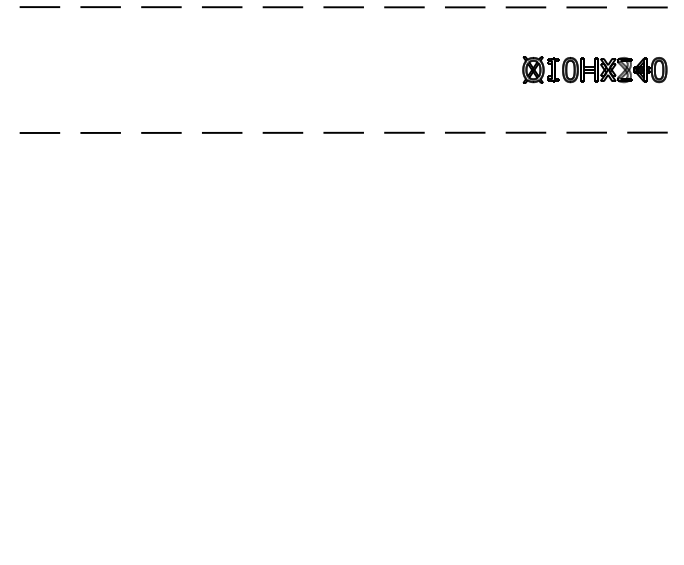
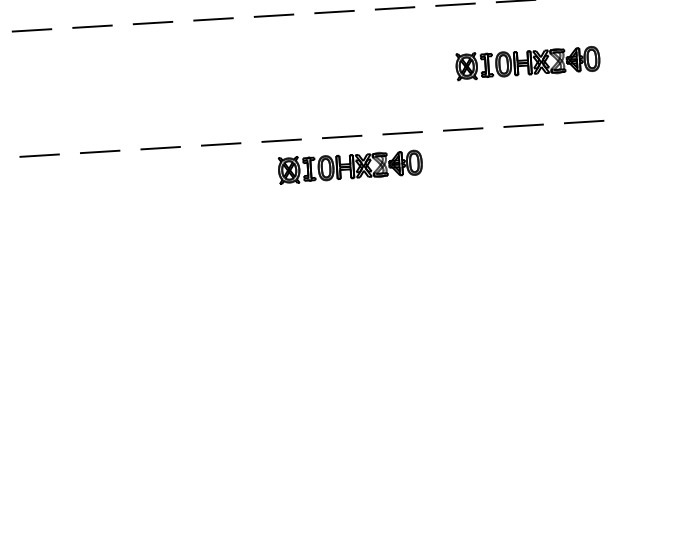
part: (410, 162) -> (349, 166), added

